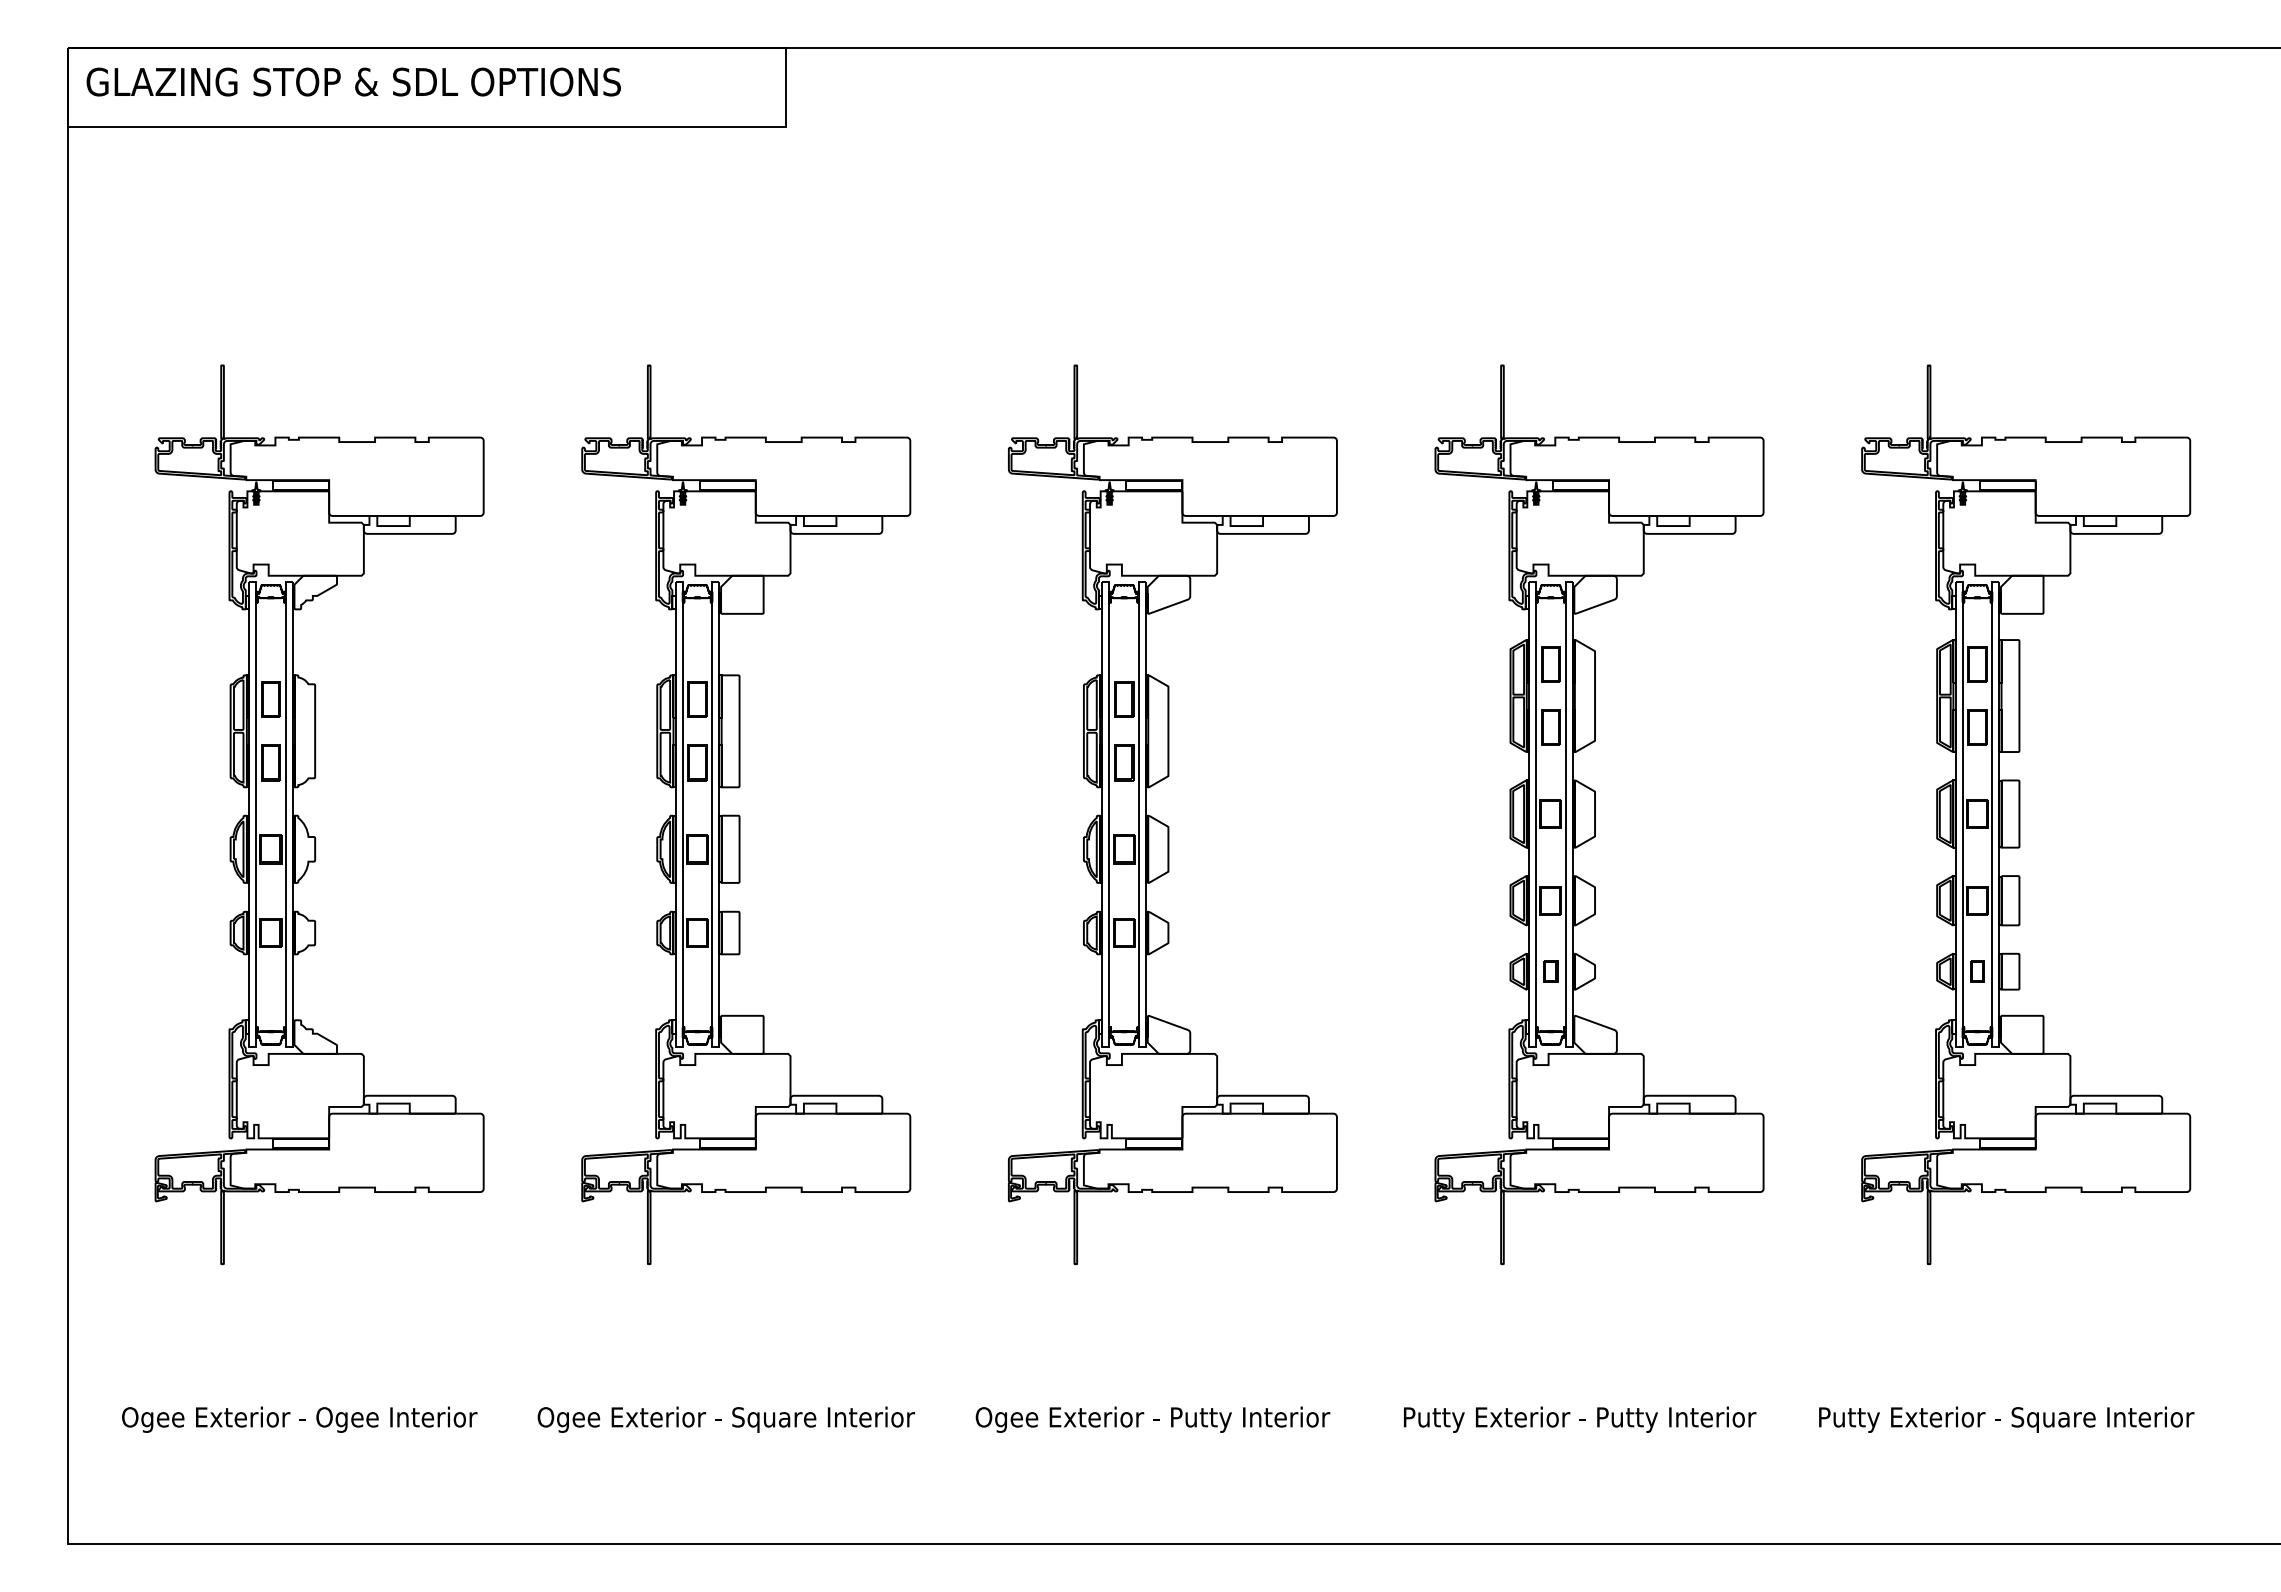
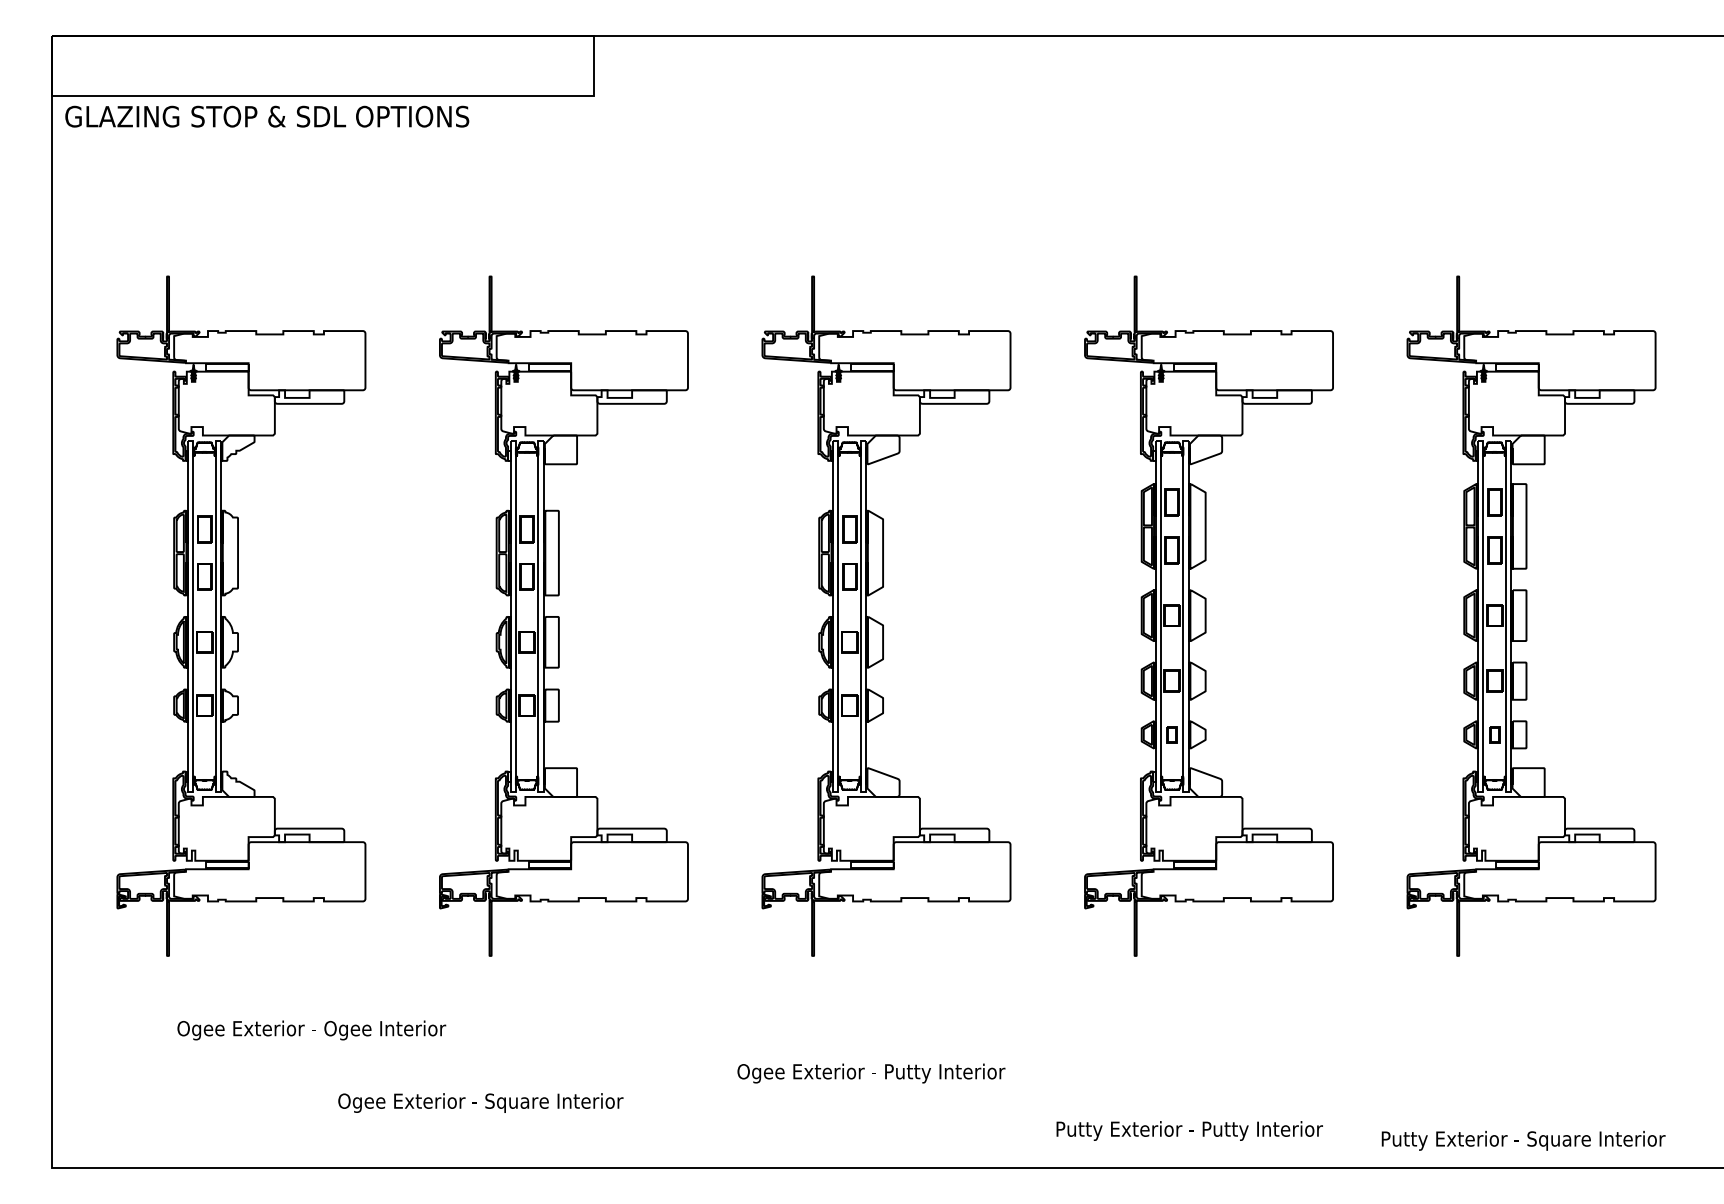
text: (353, 81) -> (267, 116), moved
text: (299, 1419) -> (311, 1030), moved
text: (725, 1419) -> (480, 1102), moved
text: (1580, 1419) -> (1190, 1130), moved
text: (2006, 1419) -> (1523, 1140), moved

